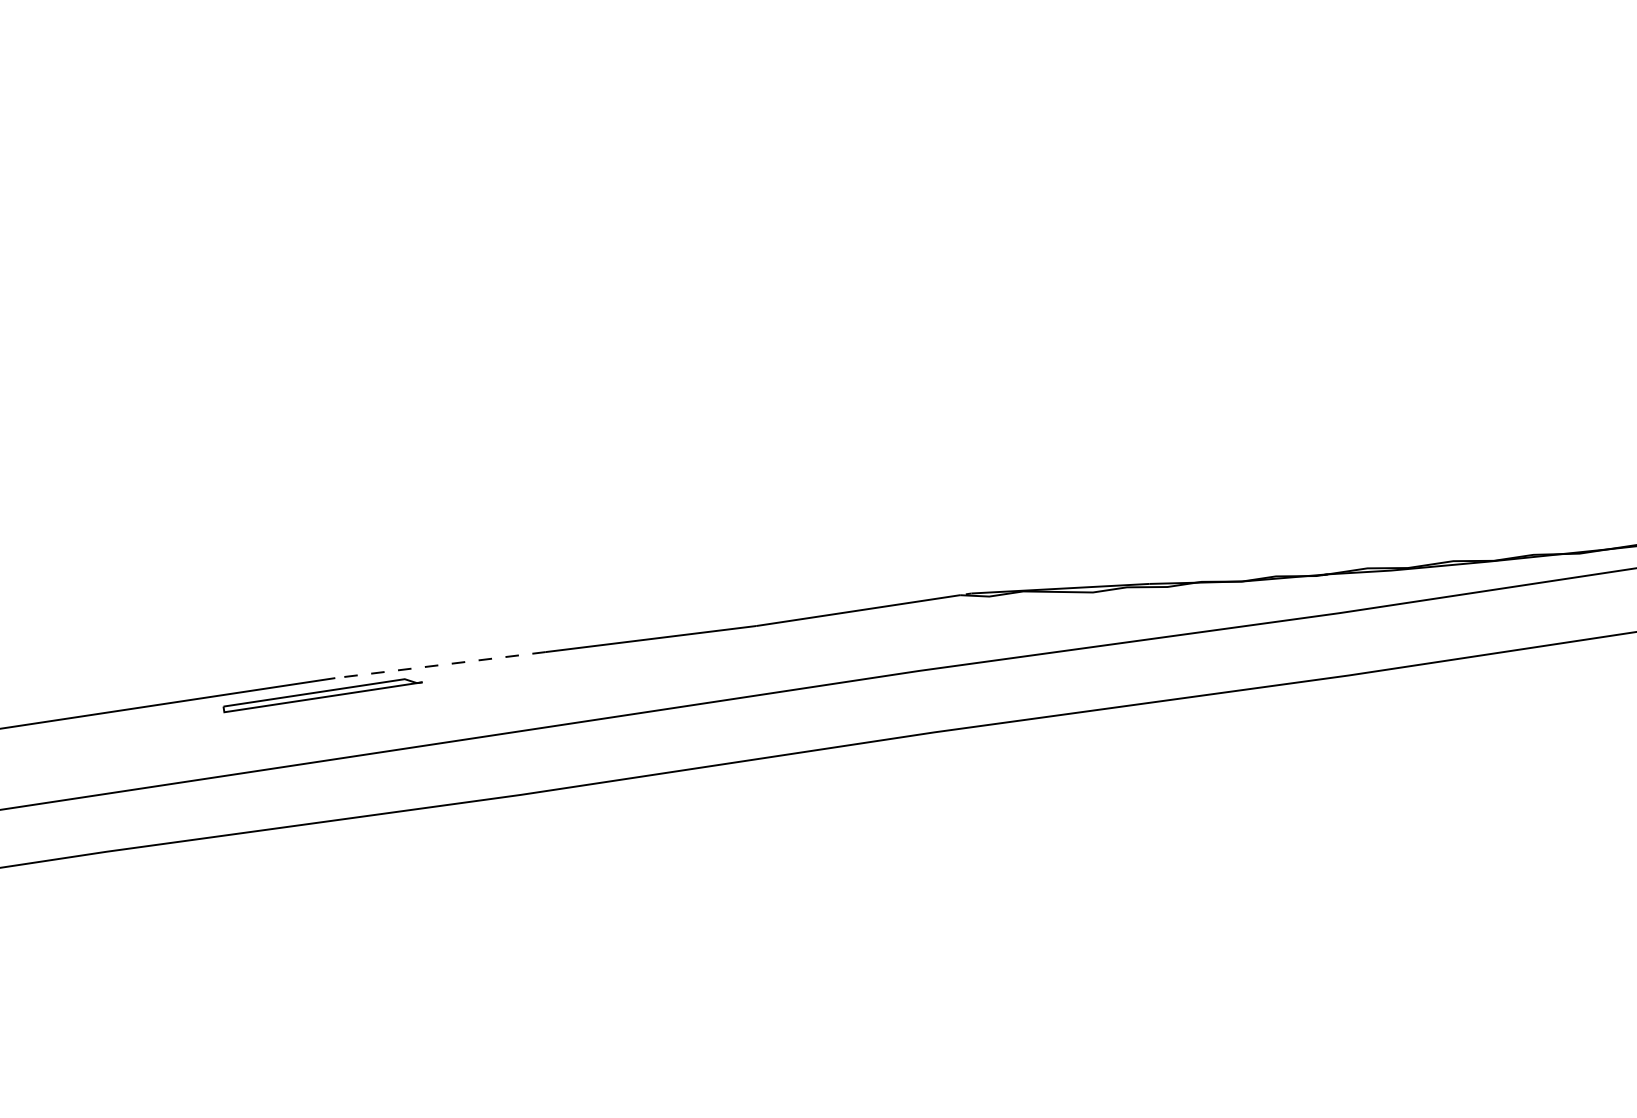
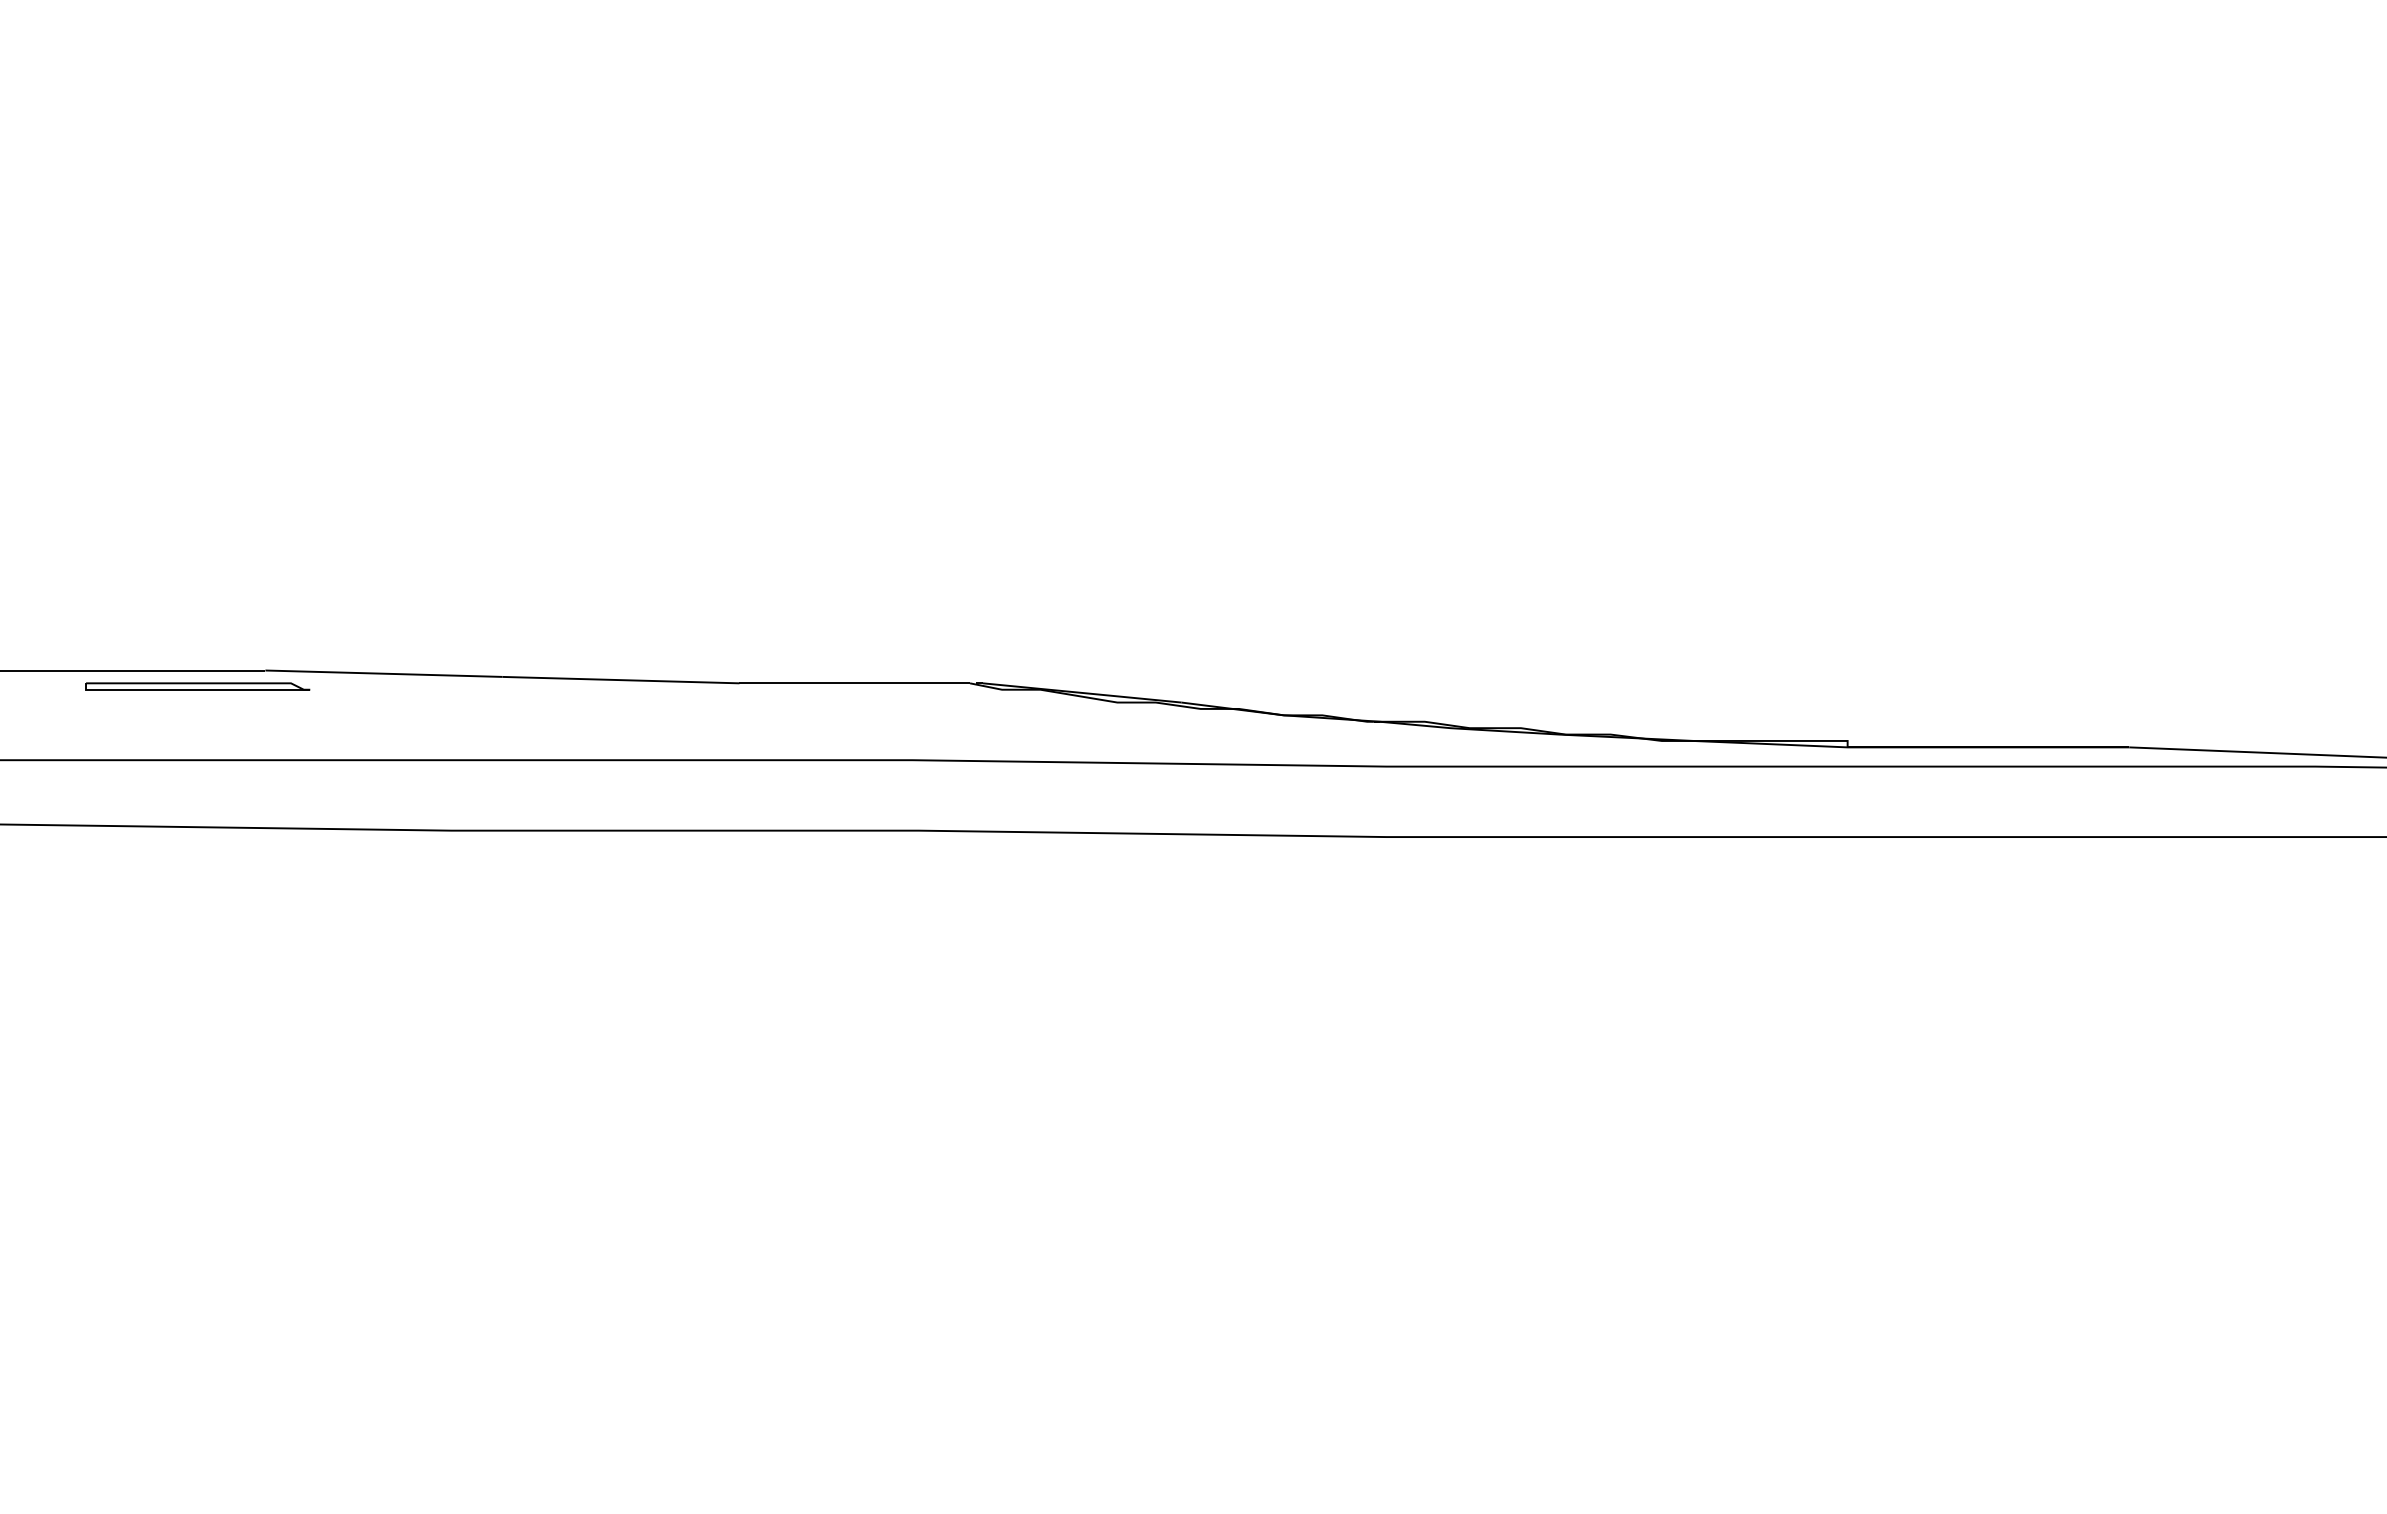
line: (440, 664) -> (383, 673), dashed -> solid
part: (322, 694) -> (197, 686), moved

